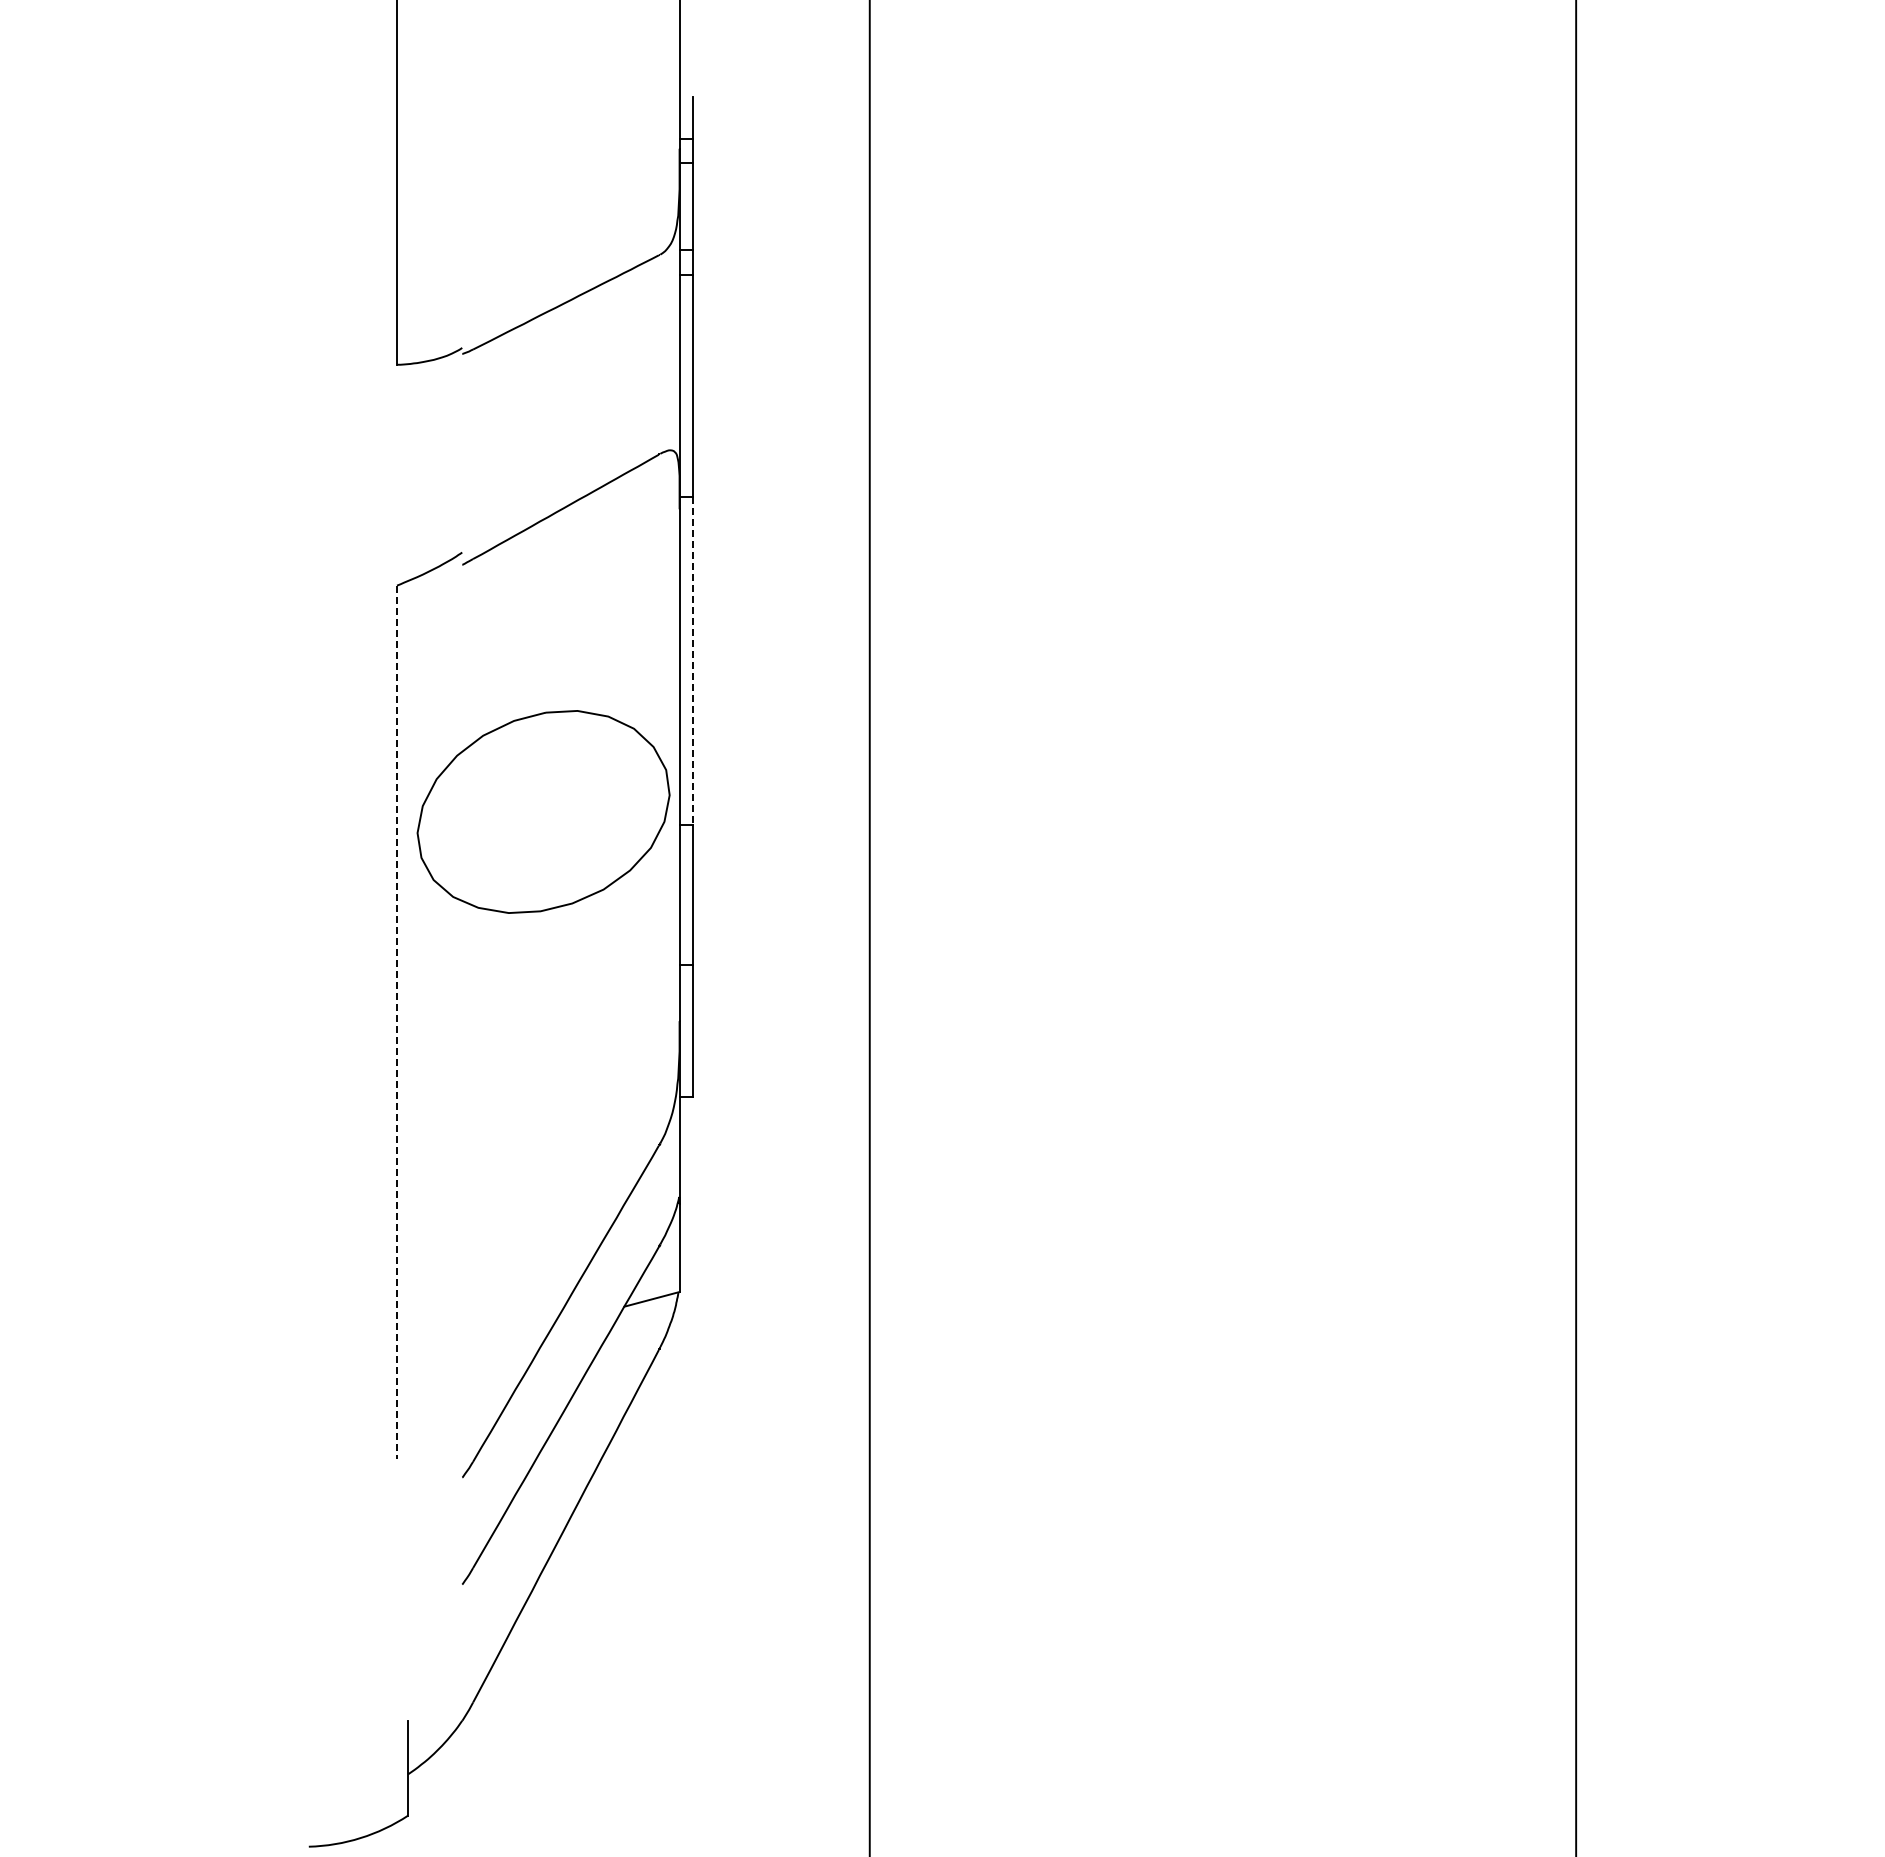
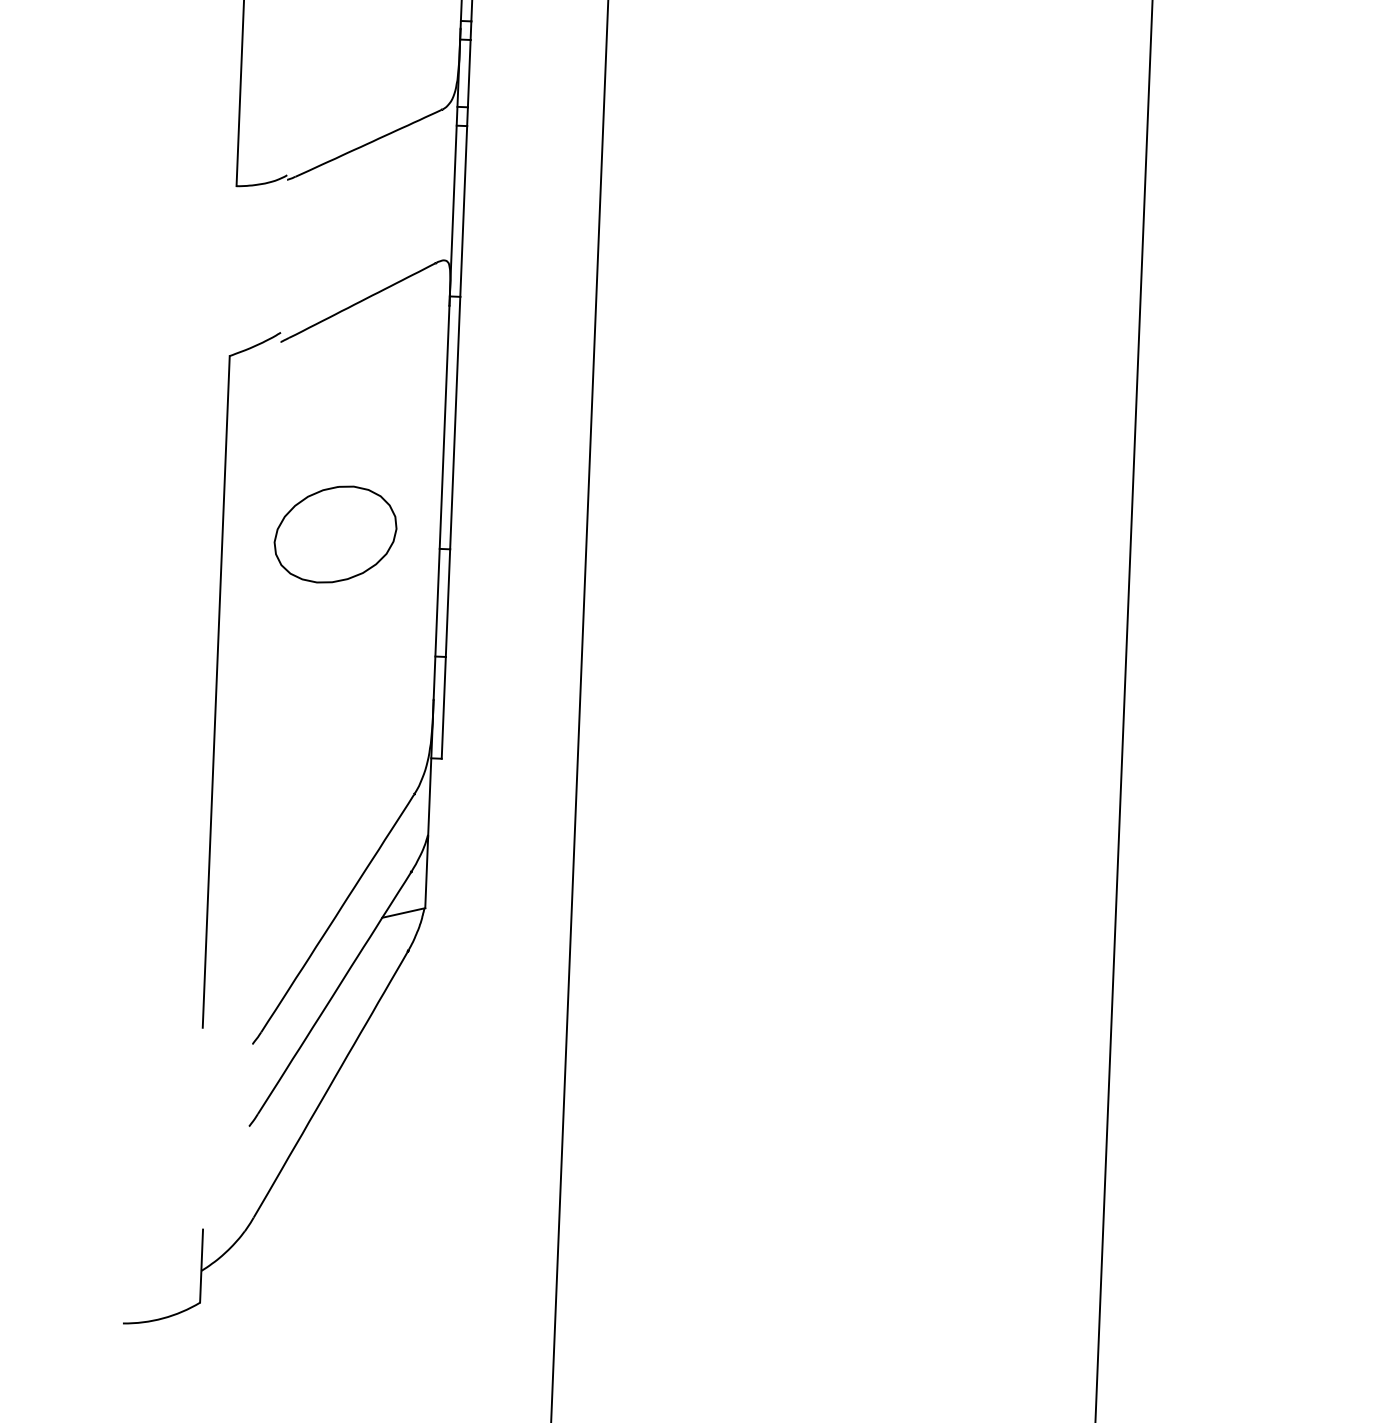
line: (693, 661) -> (455, 423), dashed -> solid
part: (543, 811) -> (335, 534), size x0.62
line: (397, 1022) -> (216, 692), dashed -> solid

